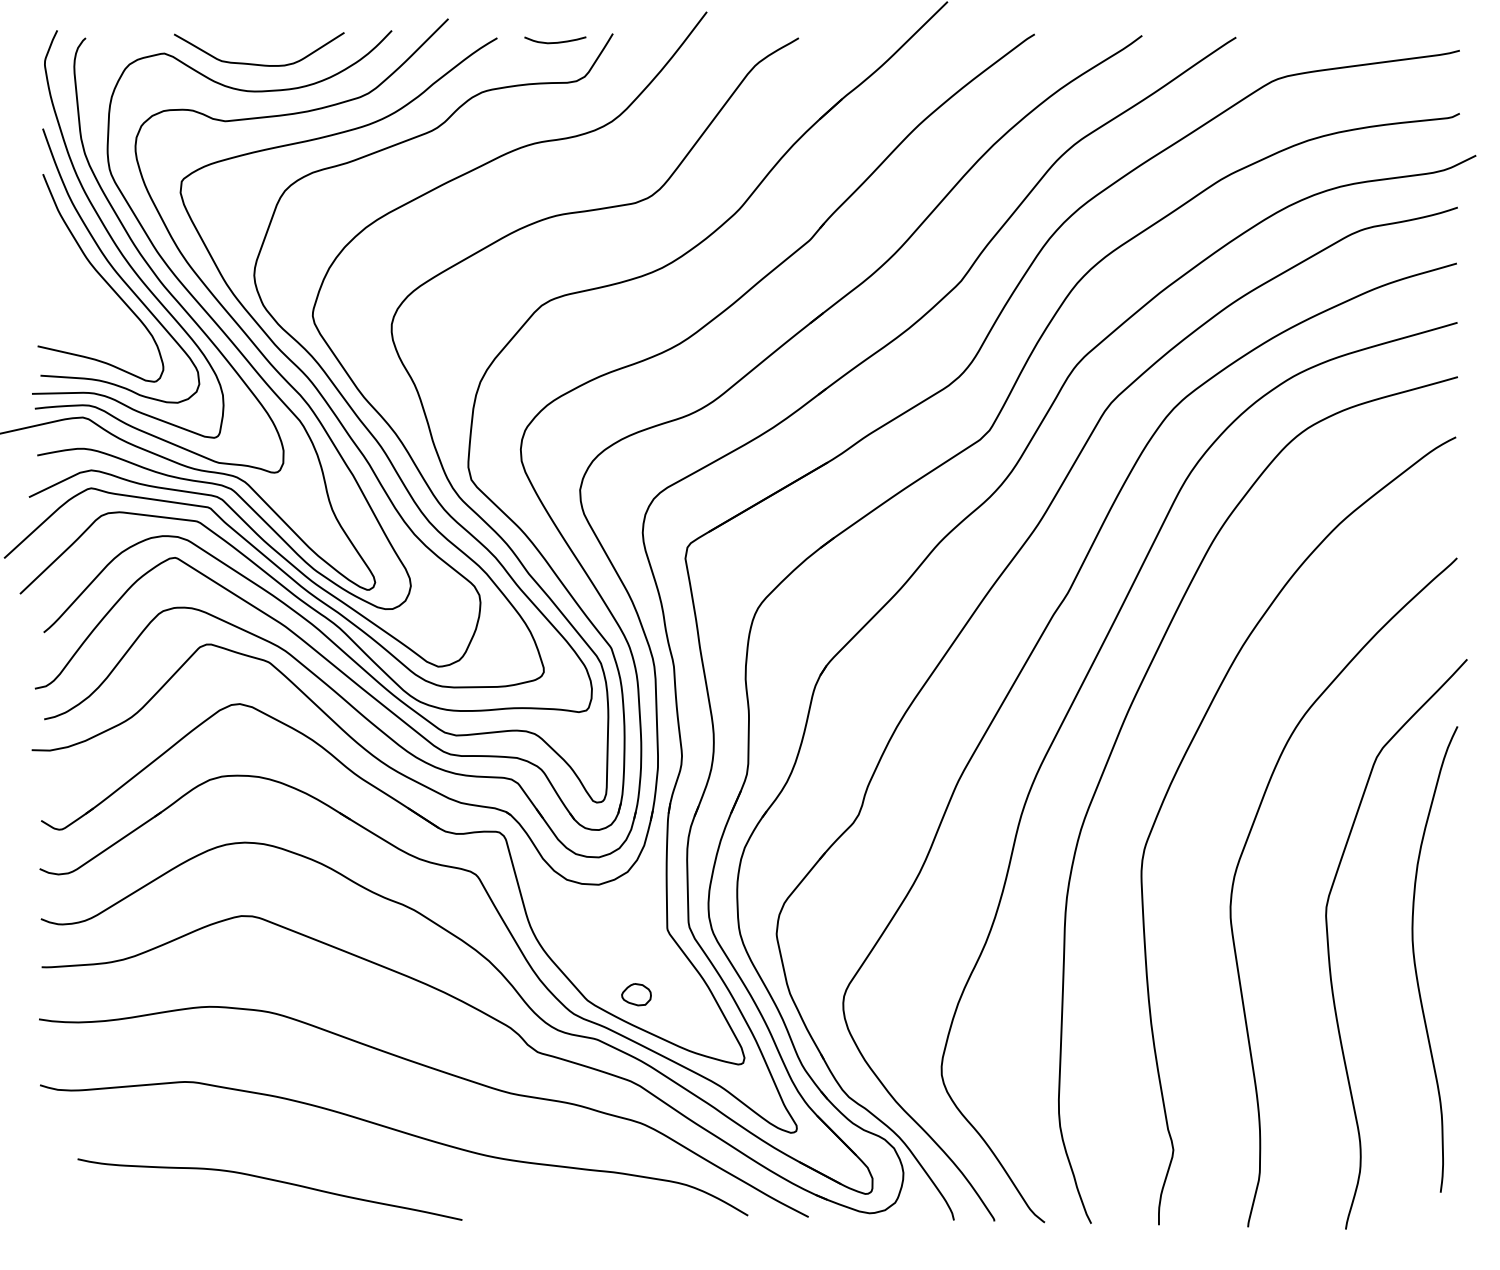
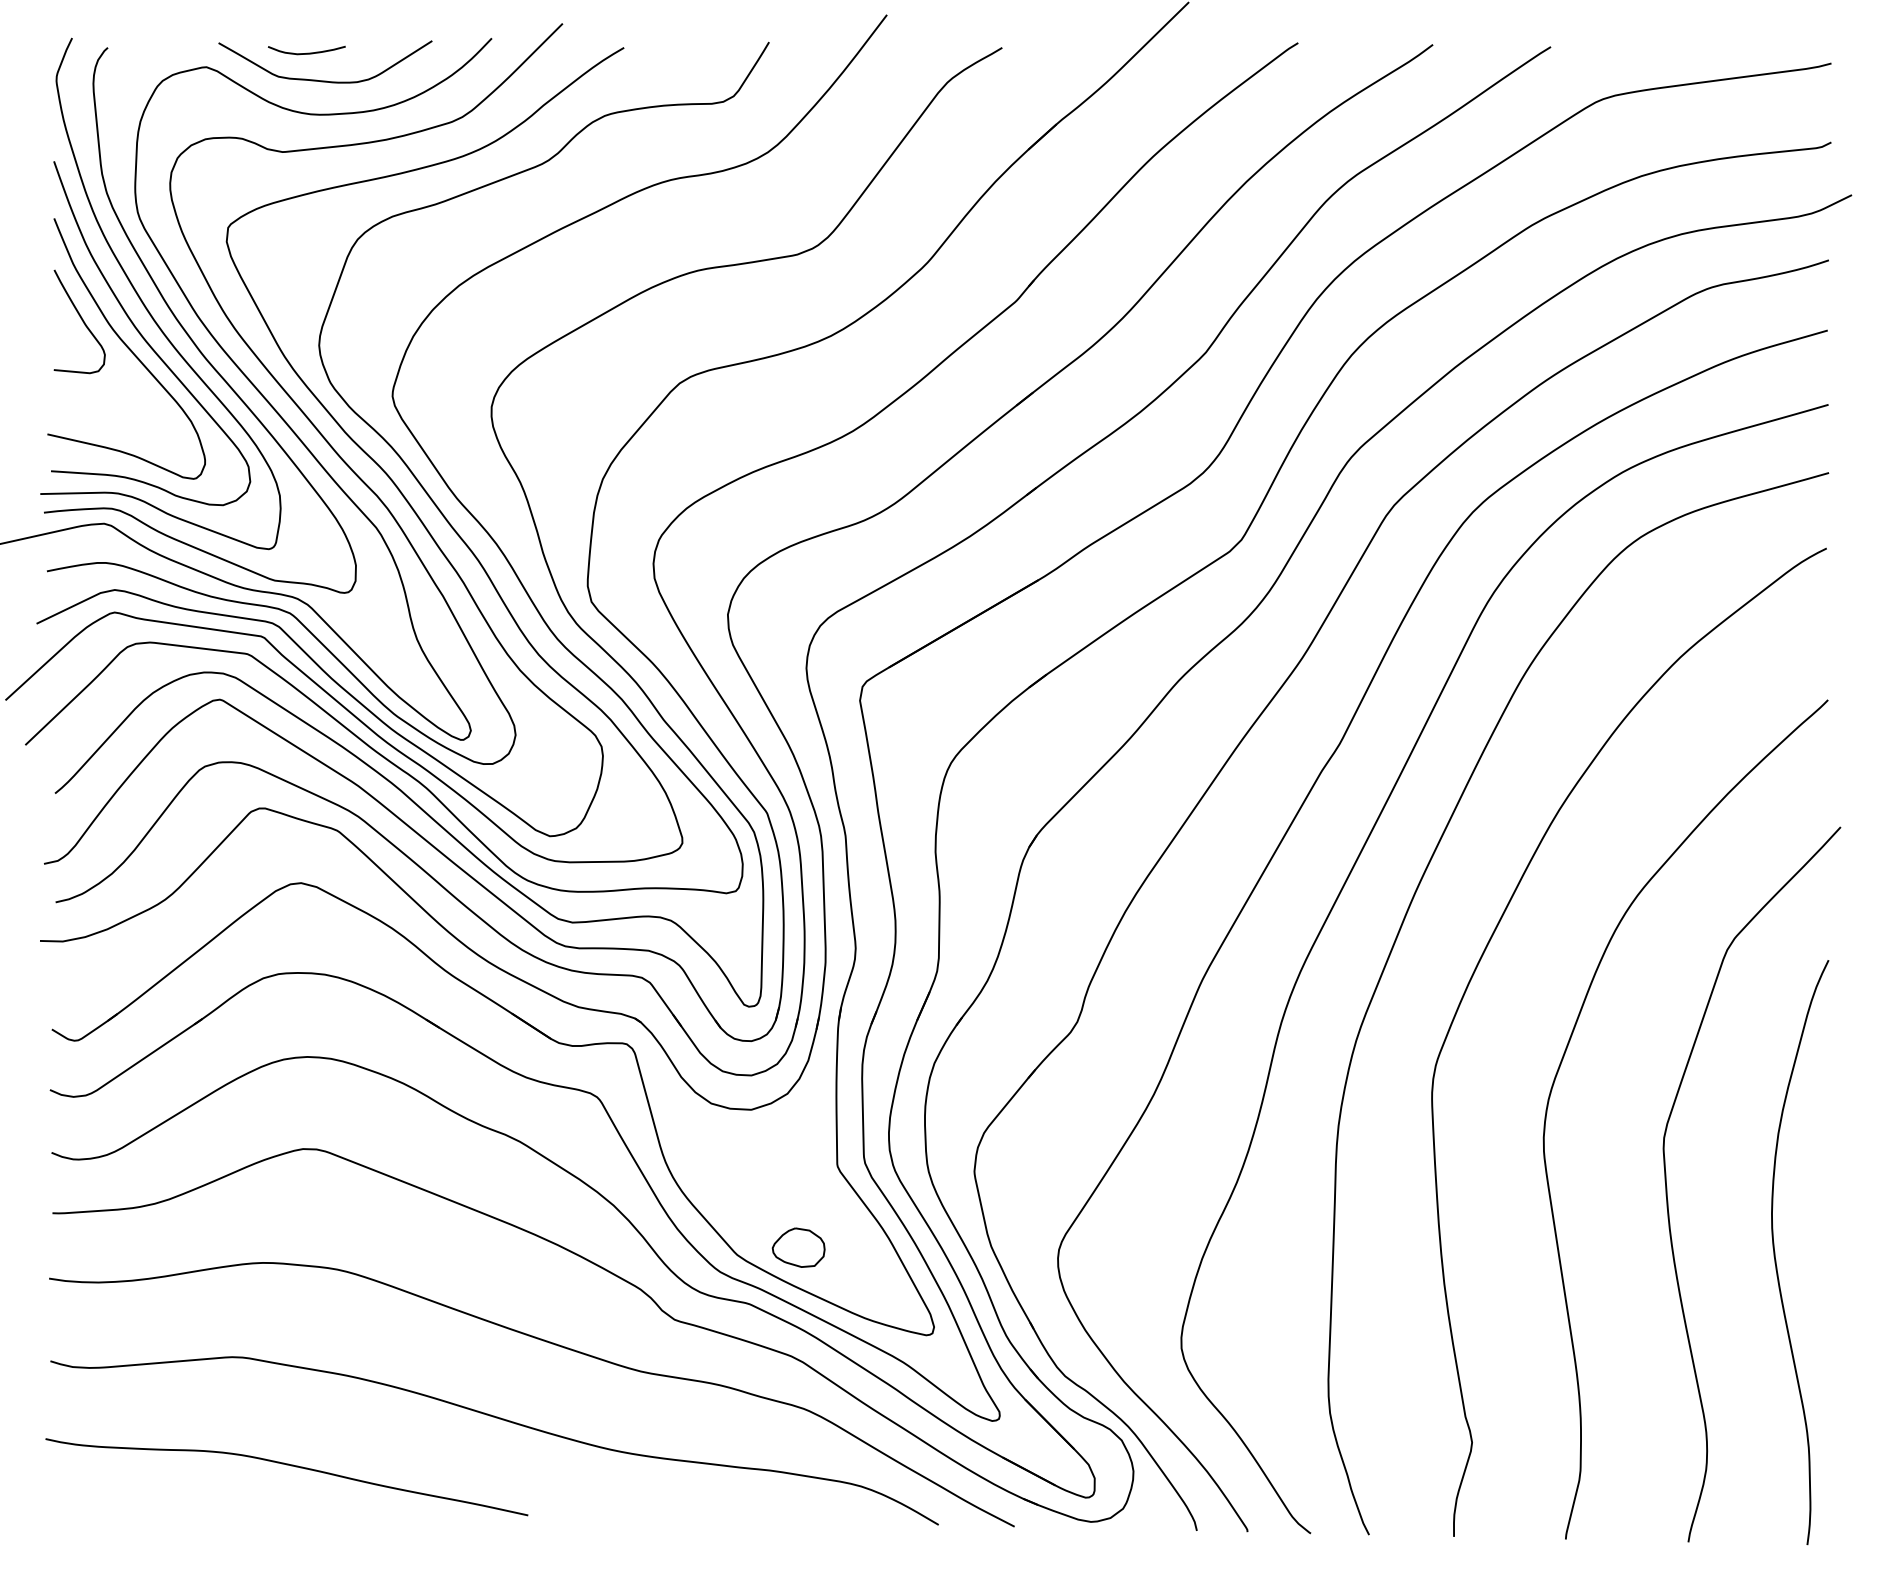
curve: (555, 41) -> (306, 52), moved
curve: (64, 255) -> (81, 320), added
curve: (1415, 959) -> (1775, 1252), moved
part: (636, 994) -> (798, 1247), size x1.43
curve: (269, 1180) -> (286, 1465), moved

